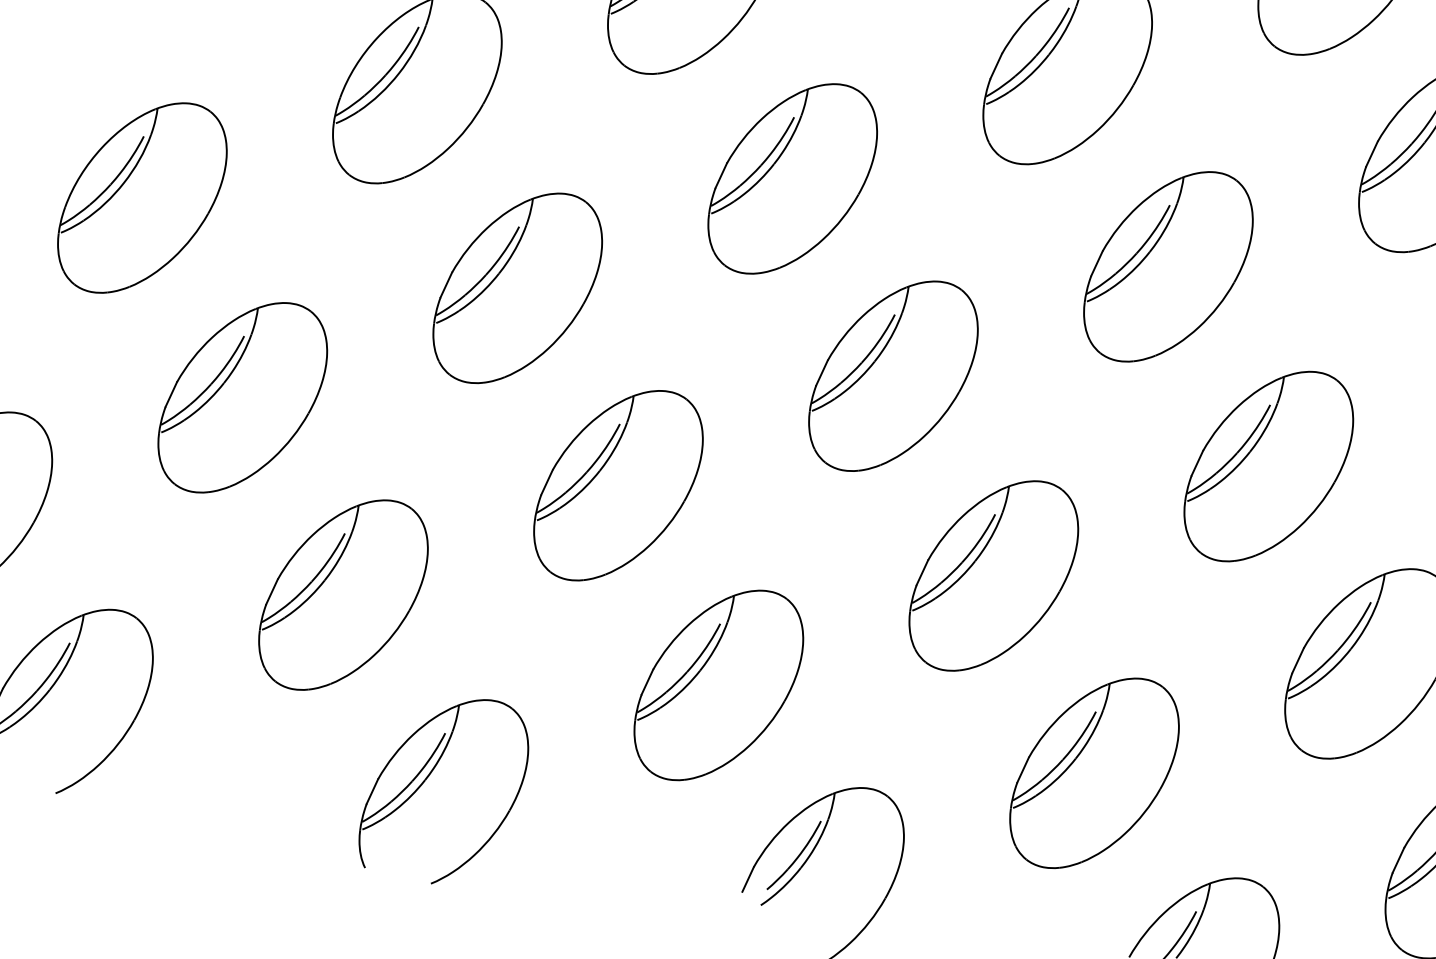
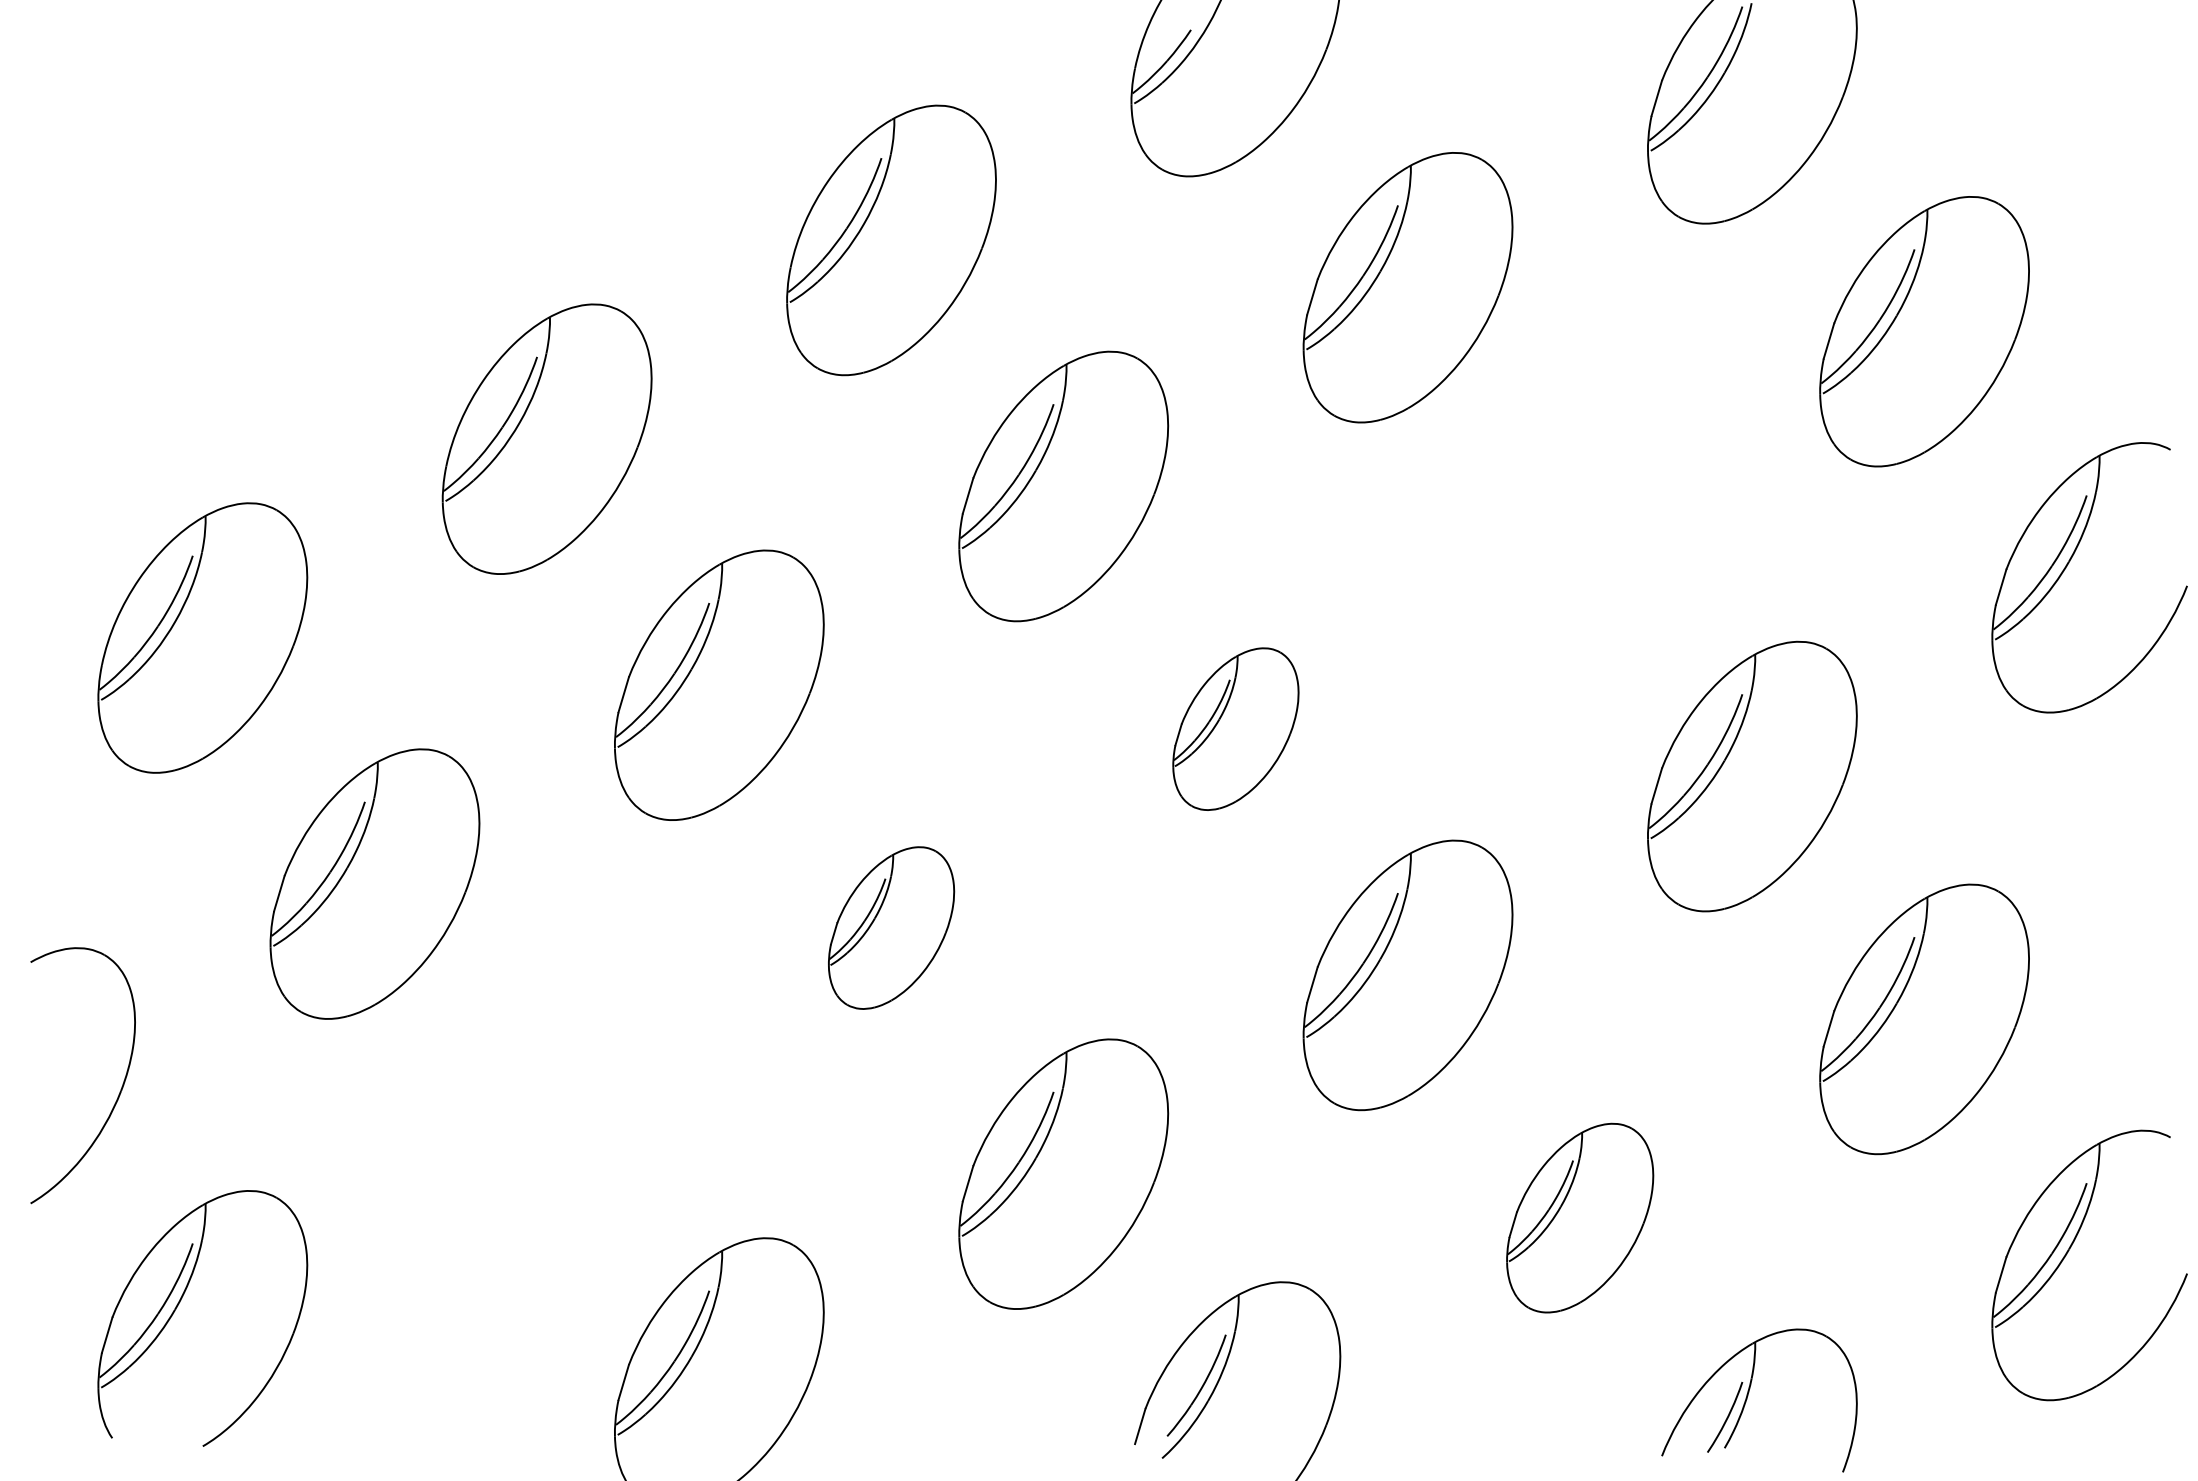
part: (1167, 266) -> (1579, 530), removed
part: (893, 375) -> (1235, 728), size x0.6
part: (618, 485) -> (891, 927), size x0.6
part: (343, 594) -> (546, 1126), removed
part: (1094, 772) -> (1579, 1217), size x0.7

